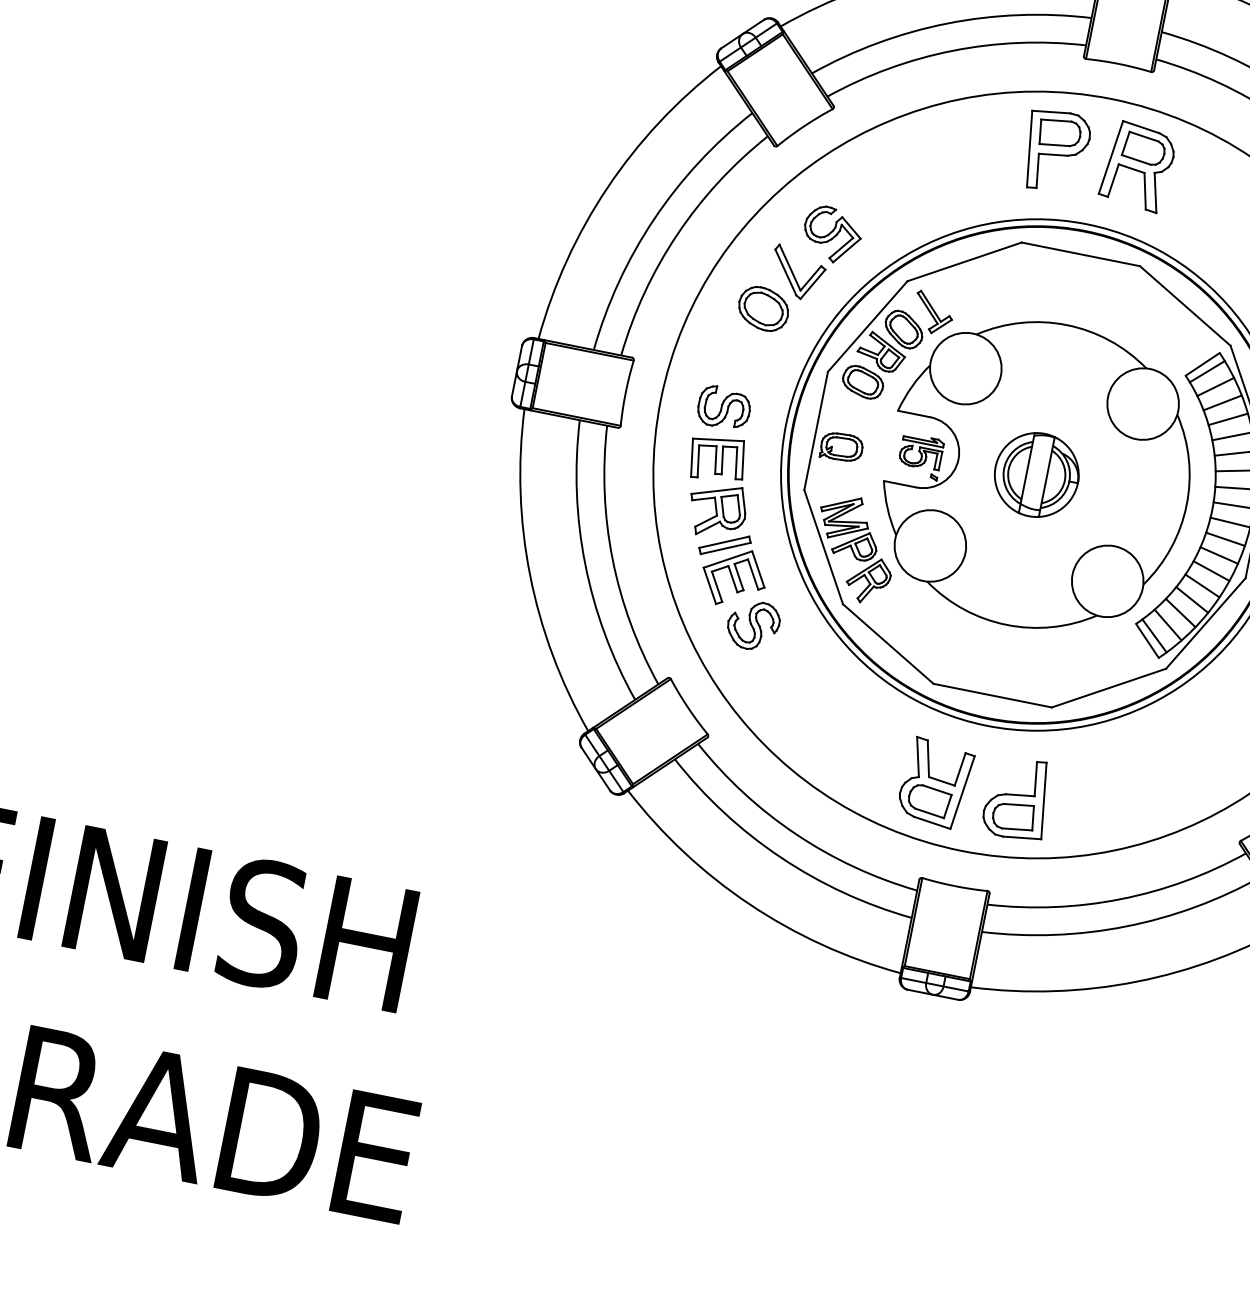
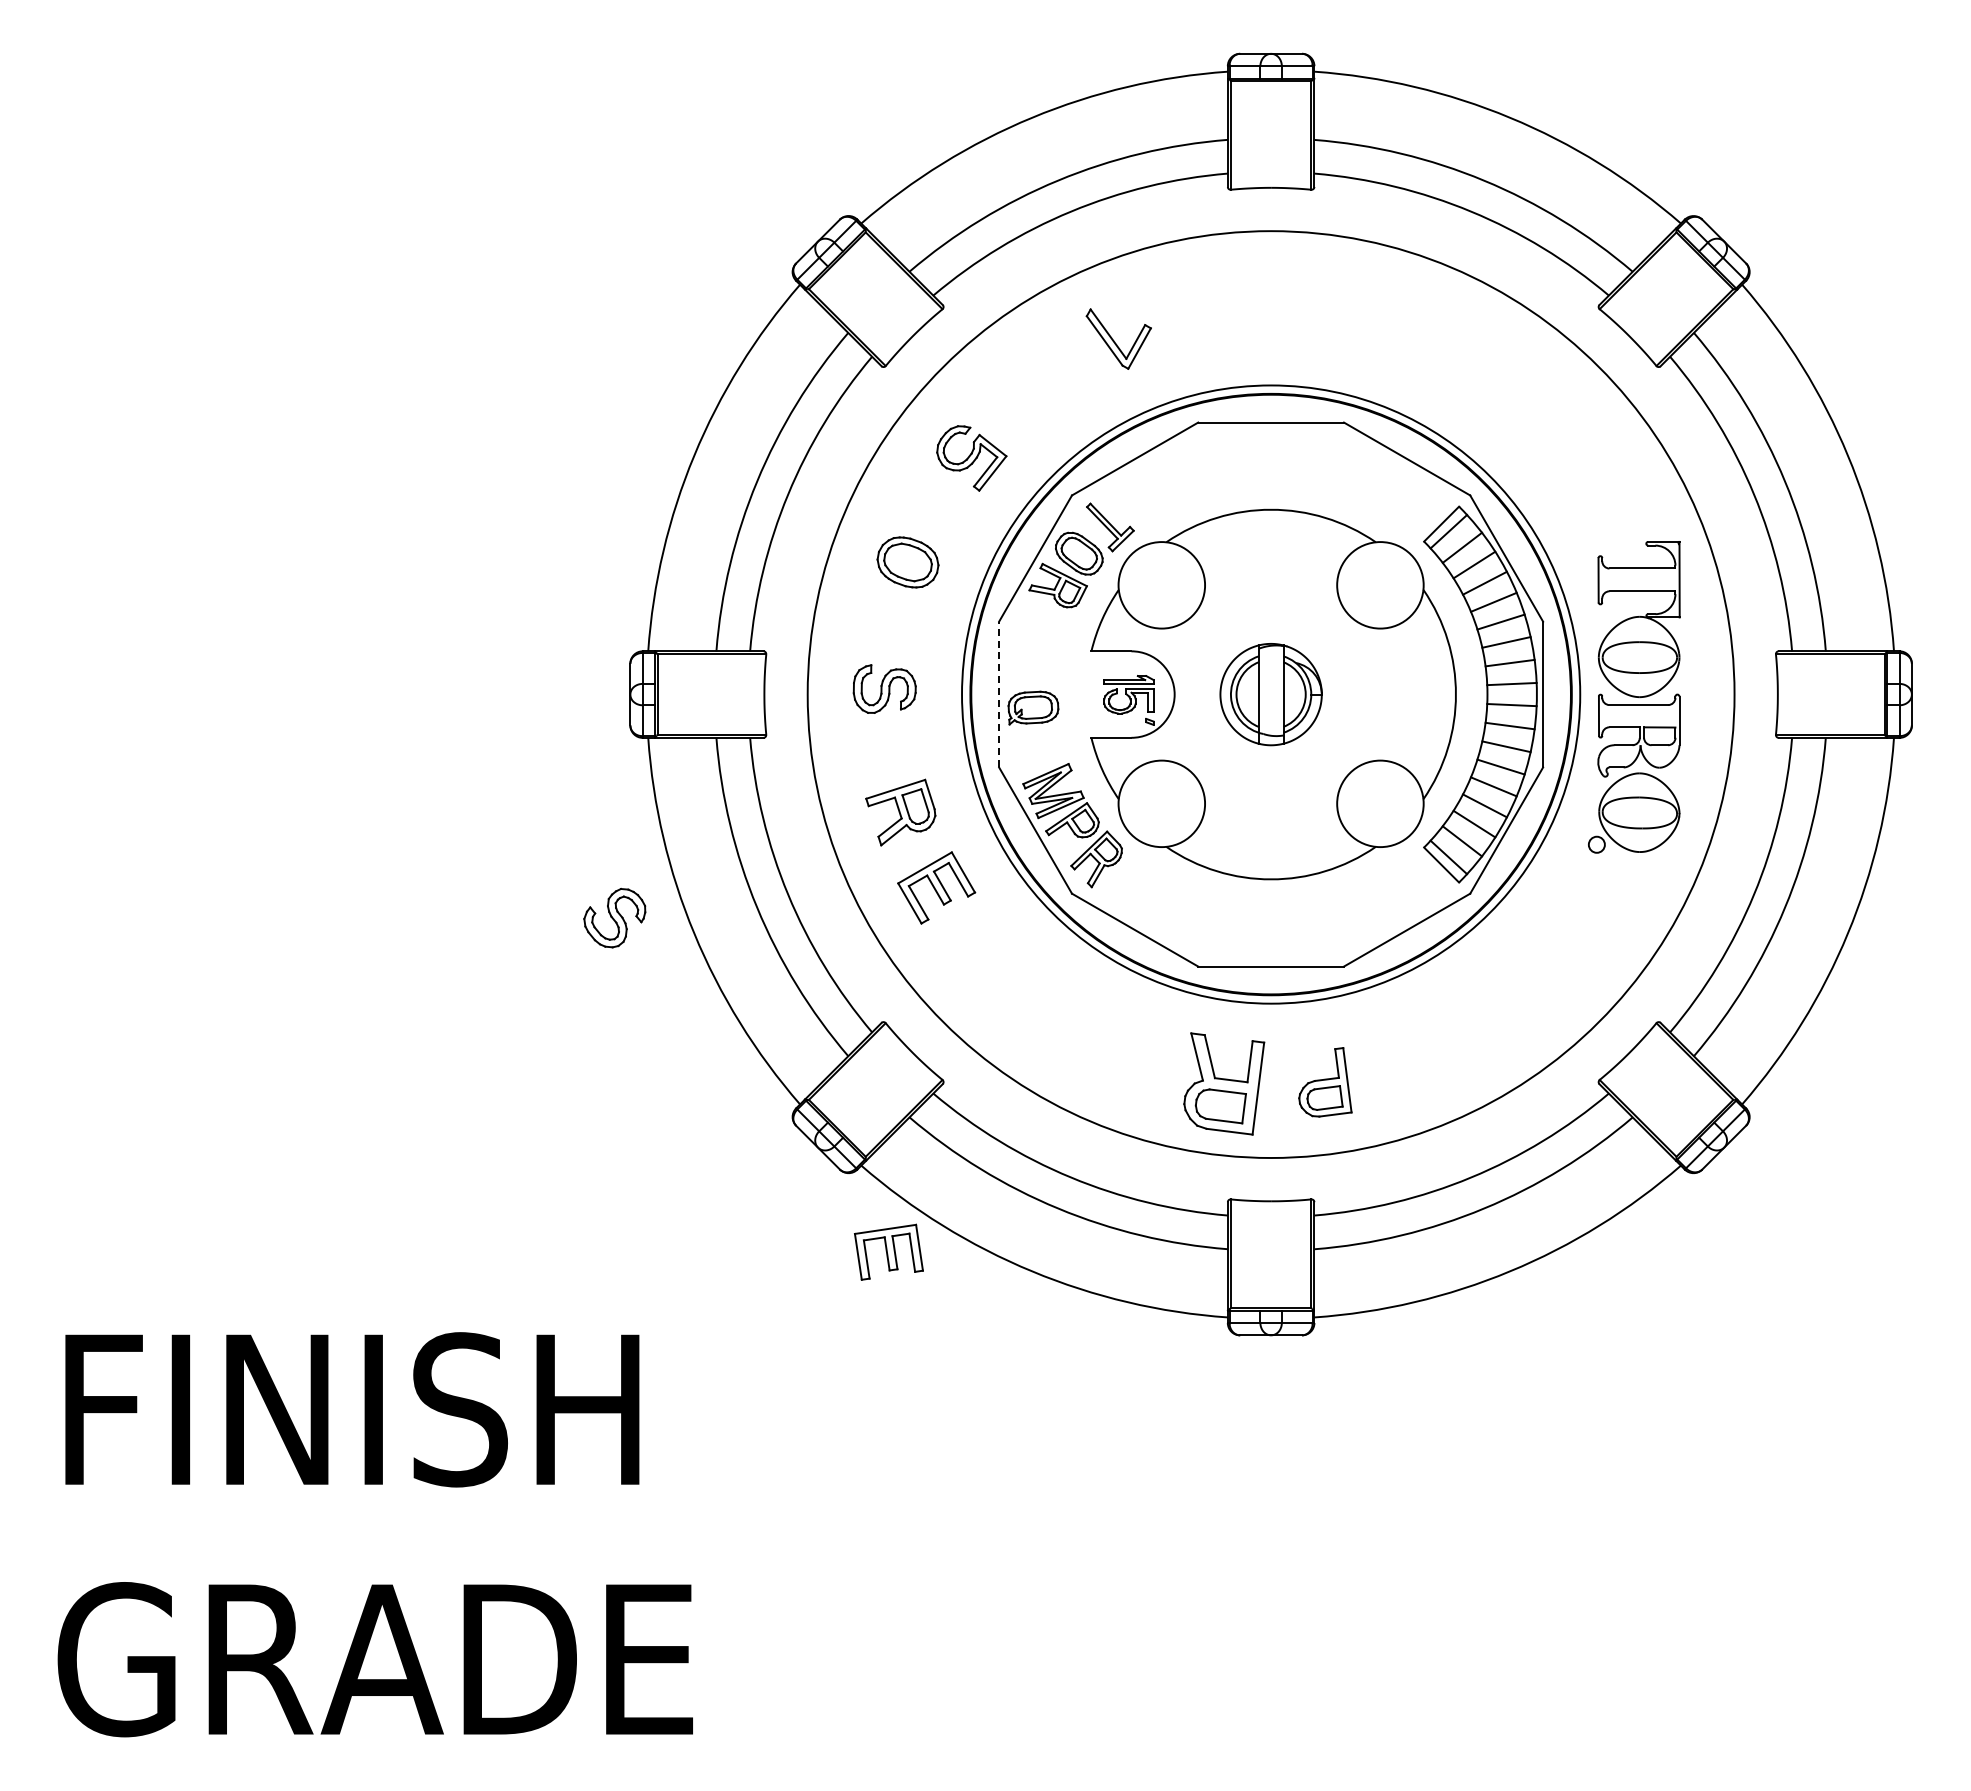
part: (1055, 151) -> (1216, 306), removed
part: (1137, 166) -> (1317, 304), removed
part: (797, 272) -> (1118, 338), moved
part: (862, 381) -> (1042, 625), removed
line: (816, 430) -> (999, 694), solid -> dashed
part: (717, 458) -> (888, 1251), moved
part: (725, 545) -> (918, 851), removed
part: (753, 625) -> (614, 918), moved
part: (1018, 798) -> (1325, 1082), size x0.7

